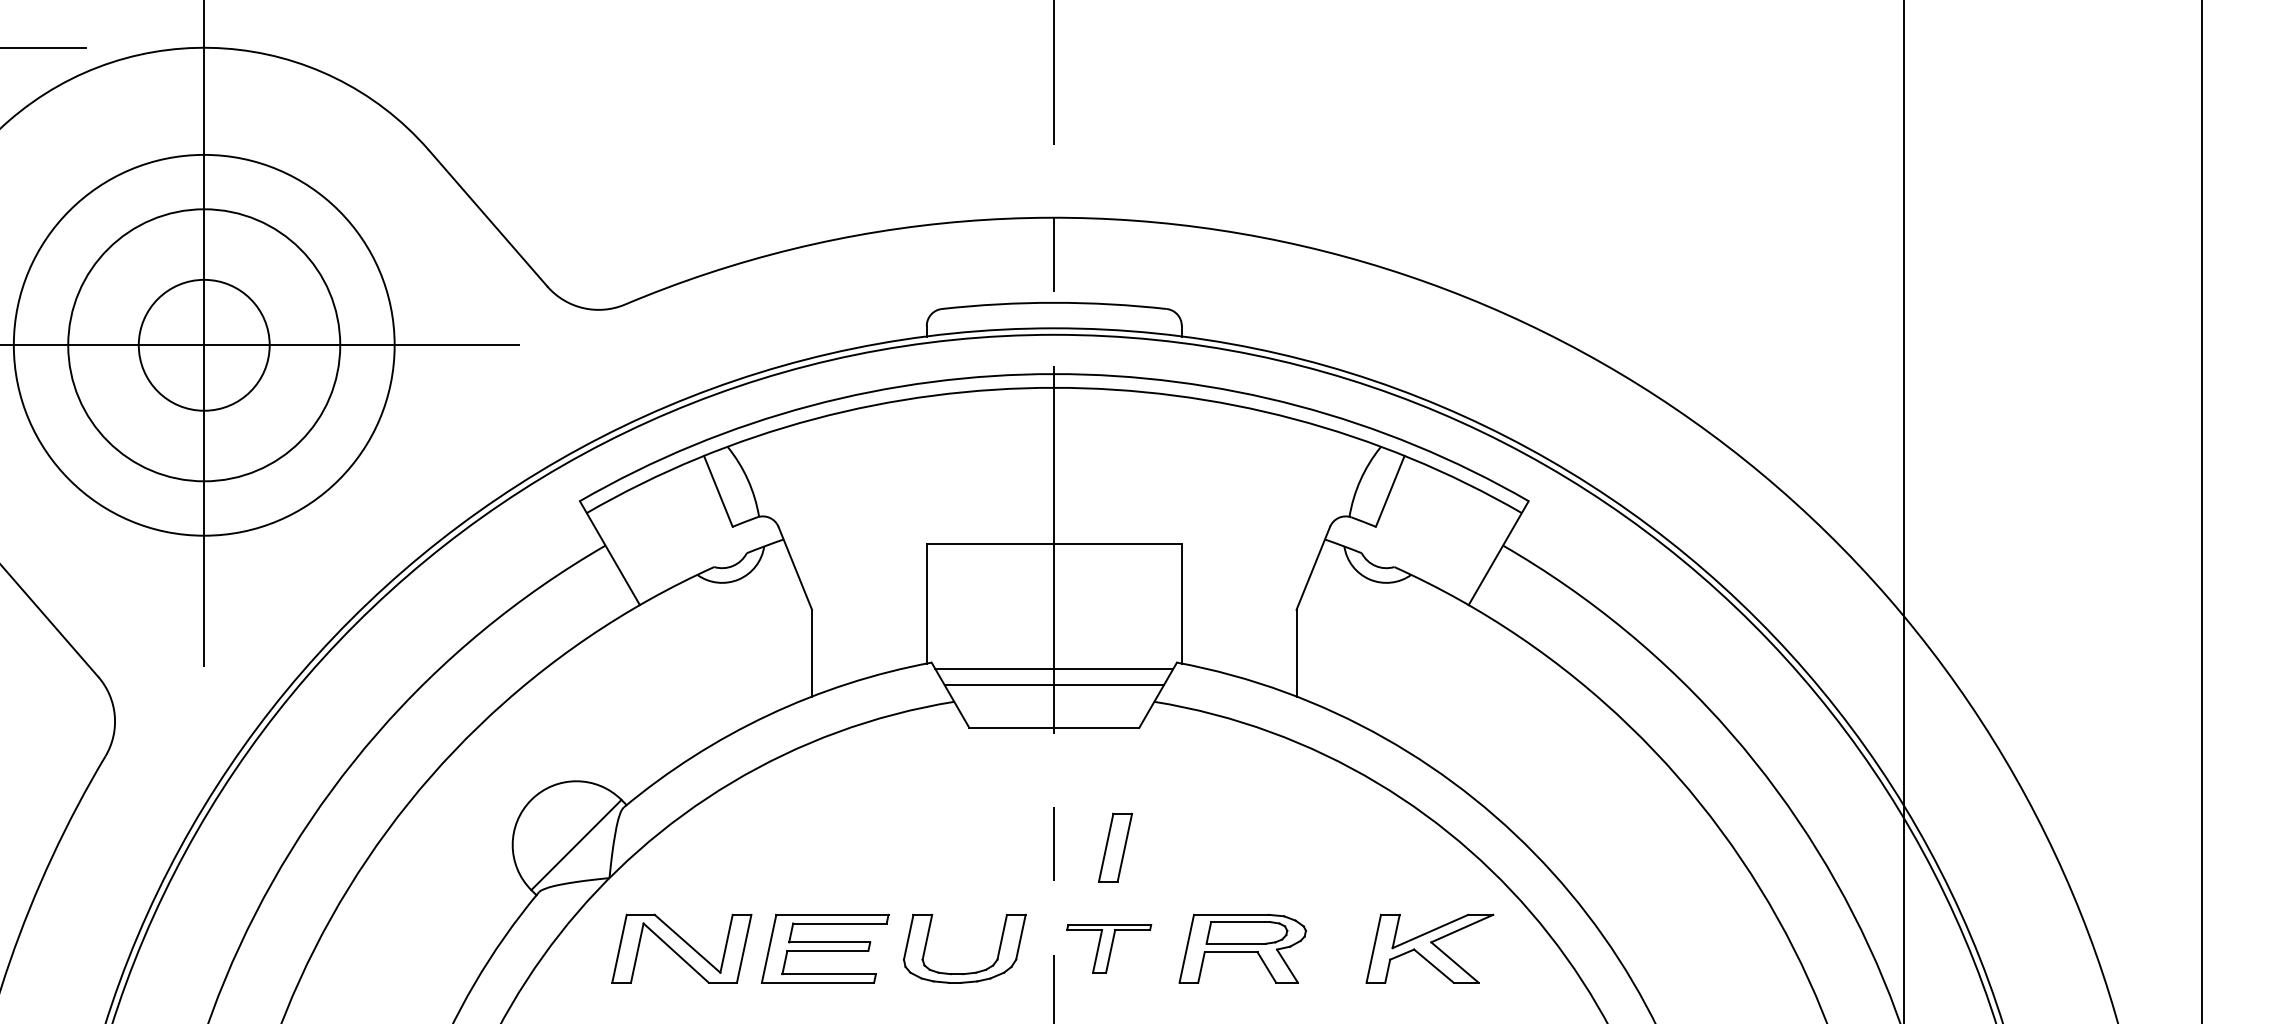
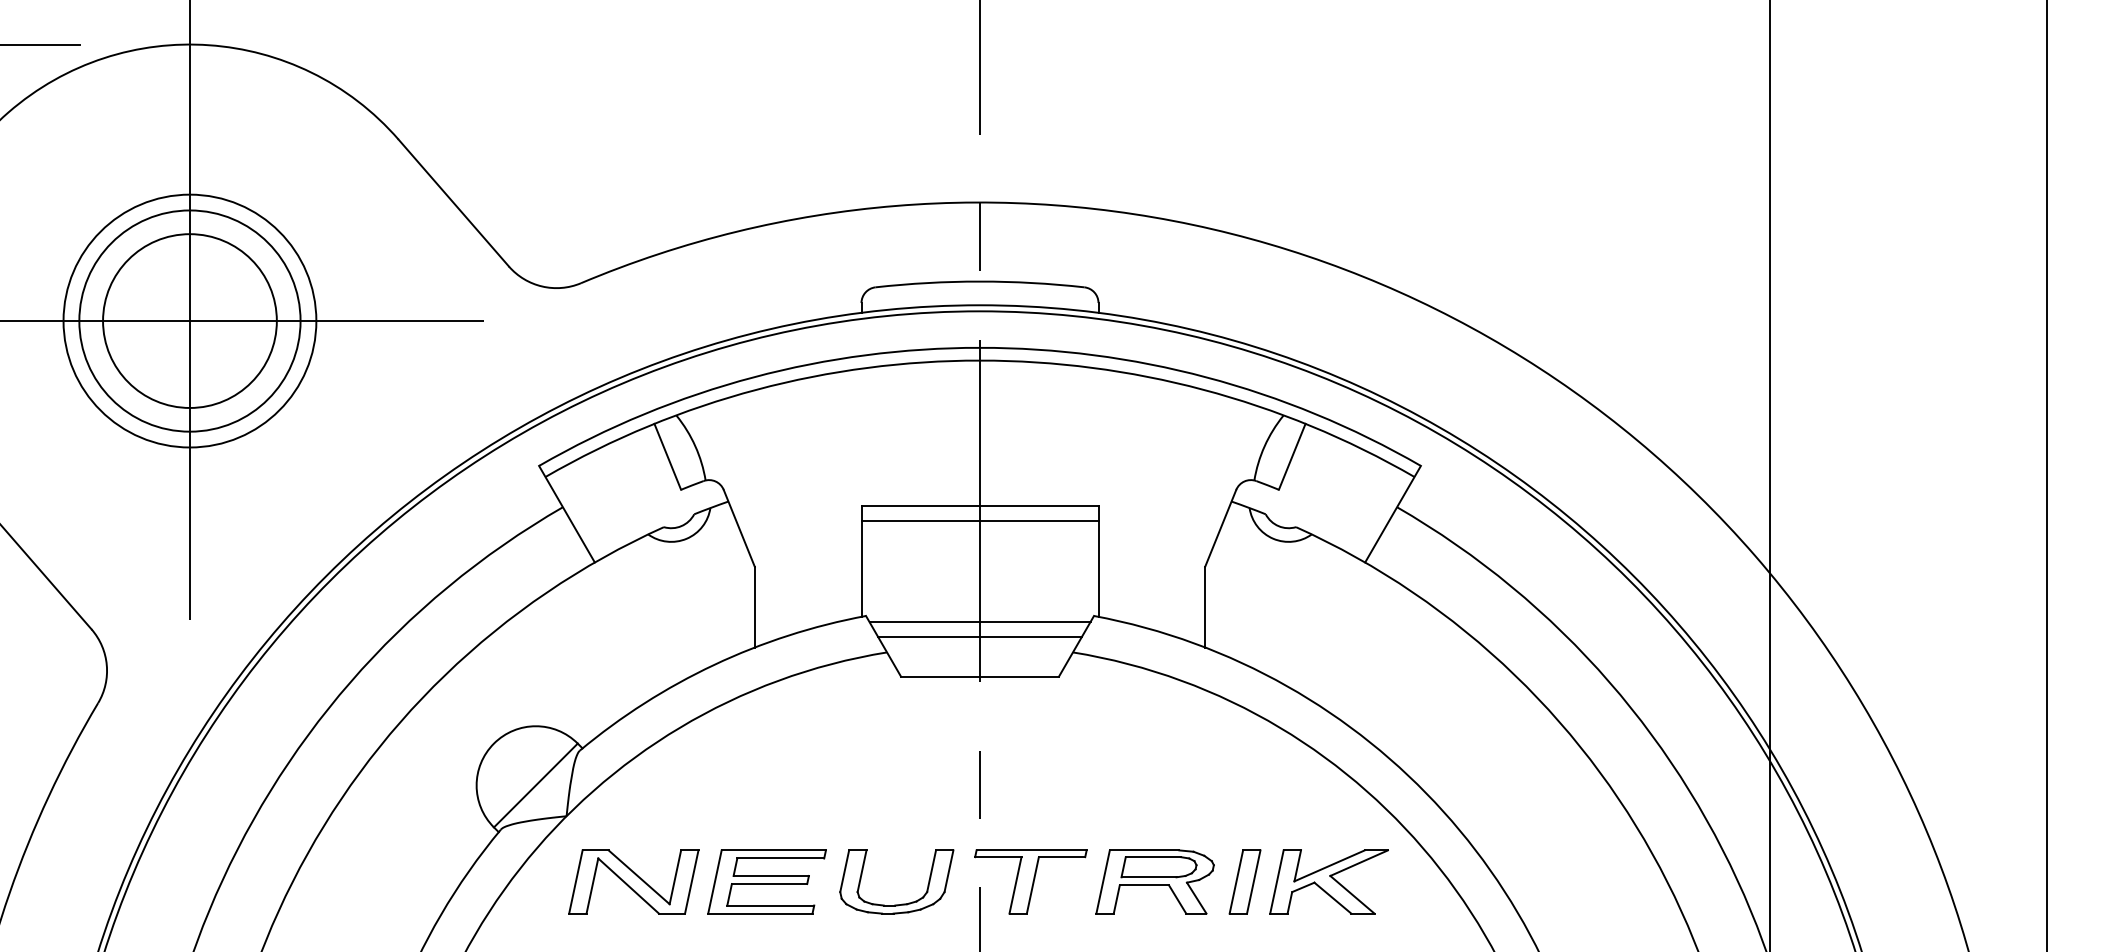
circle: (203, 344) -> (189, 320), size x1.43
circle: (204, 345) -> (190, 321), size x0.62
line: (1053, 560) -> (979, 521), added
part: (1115, 847) -> (1245, 881), moved
part: (1109, 948) -> (1031, 881), size x1.43

